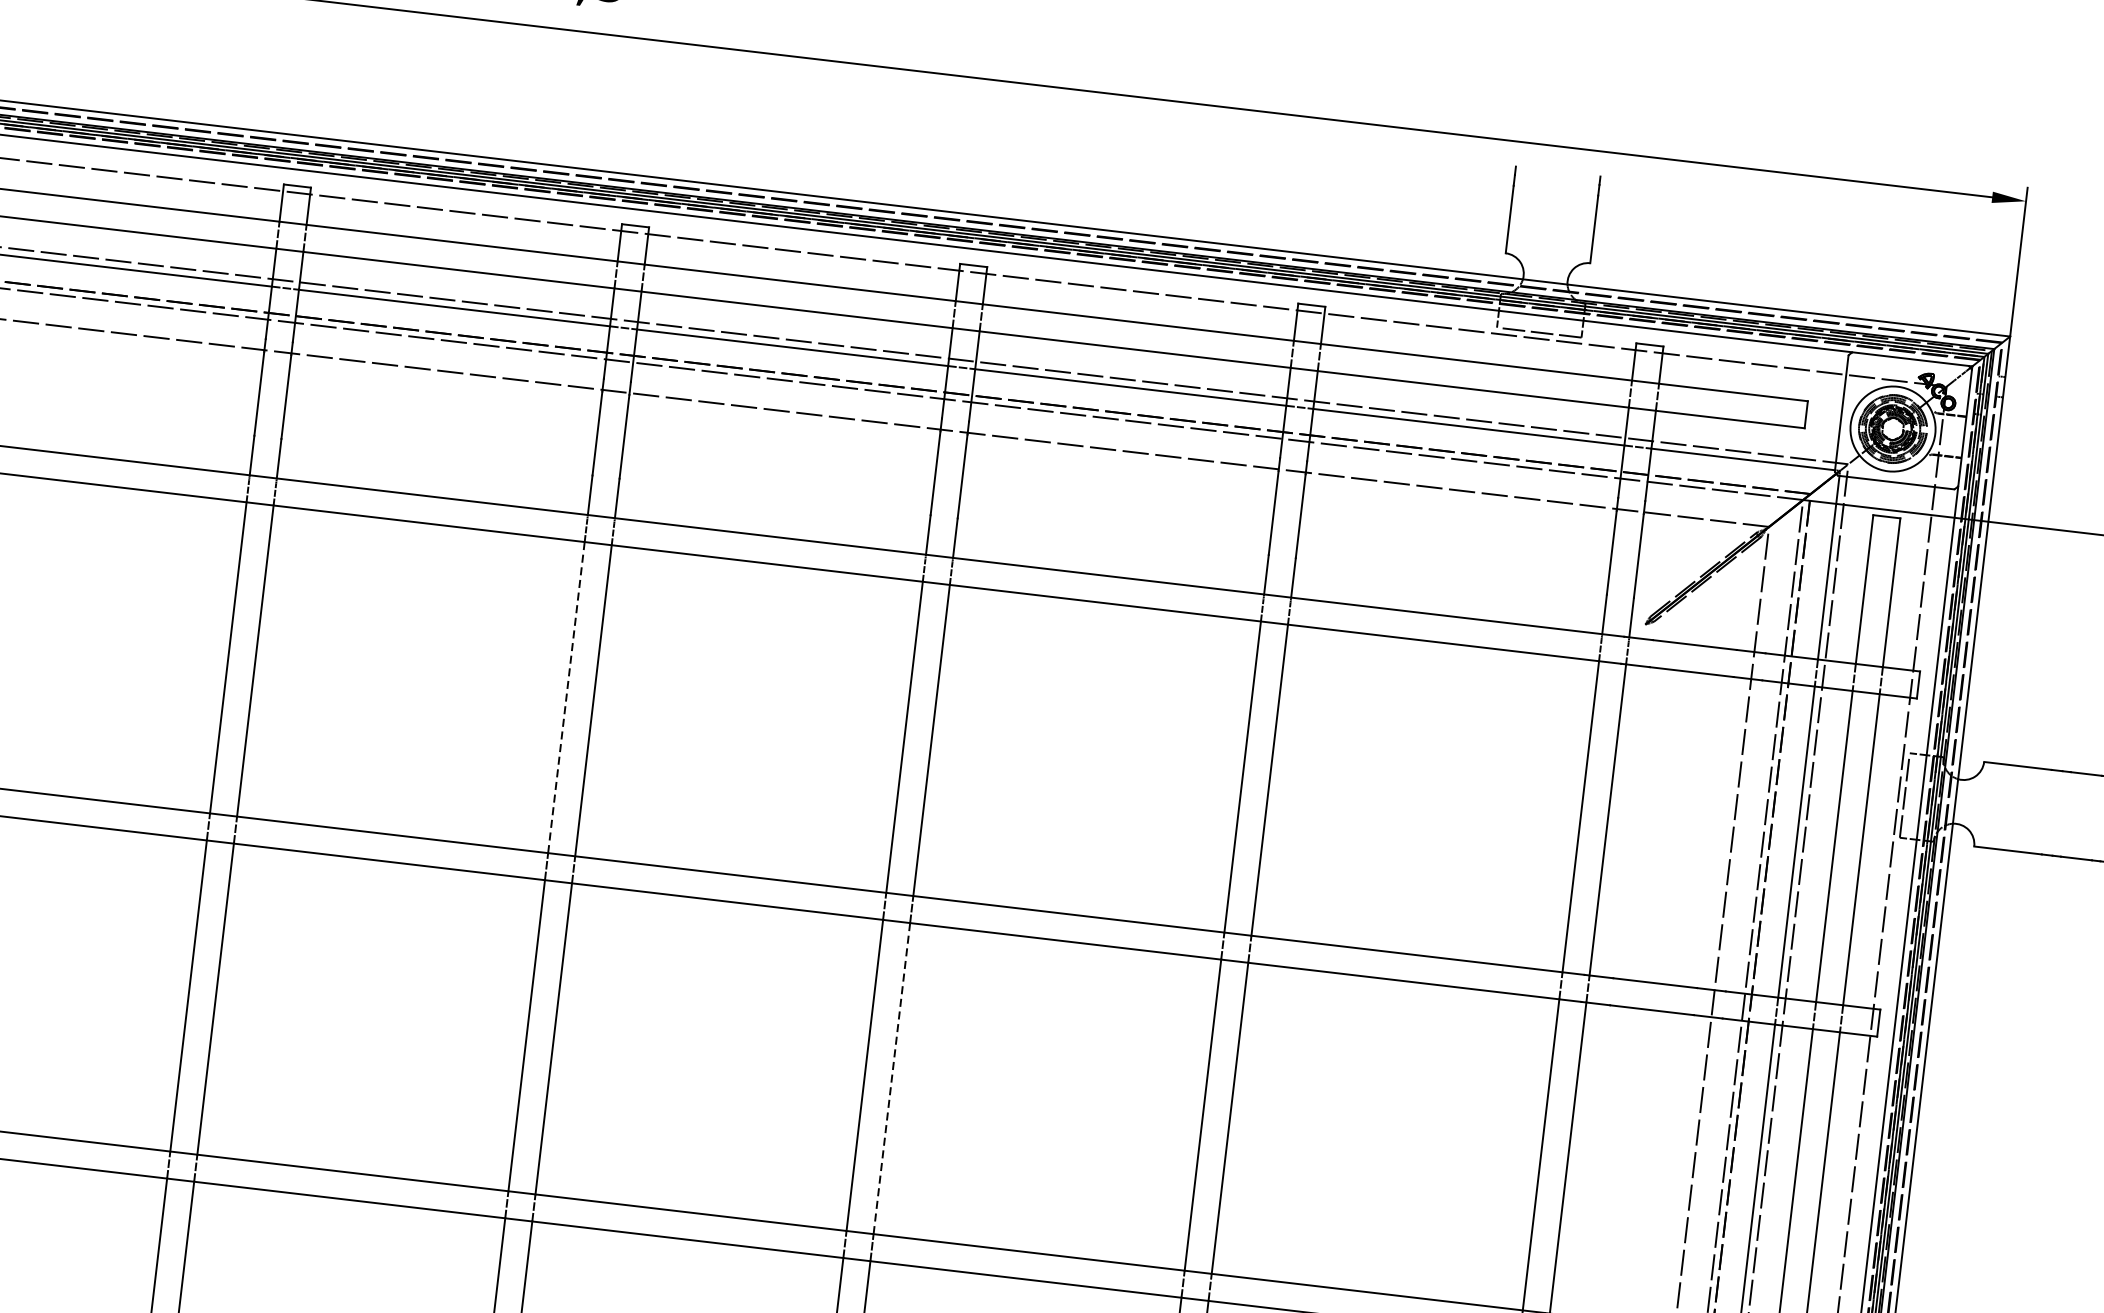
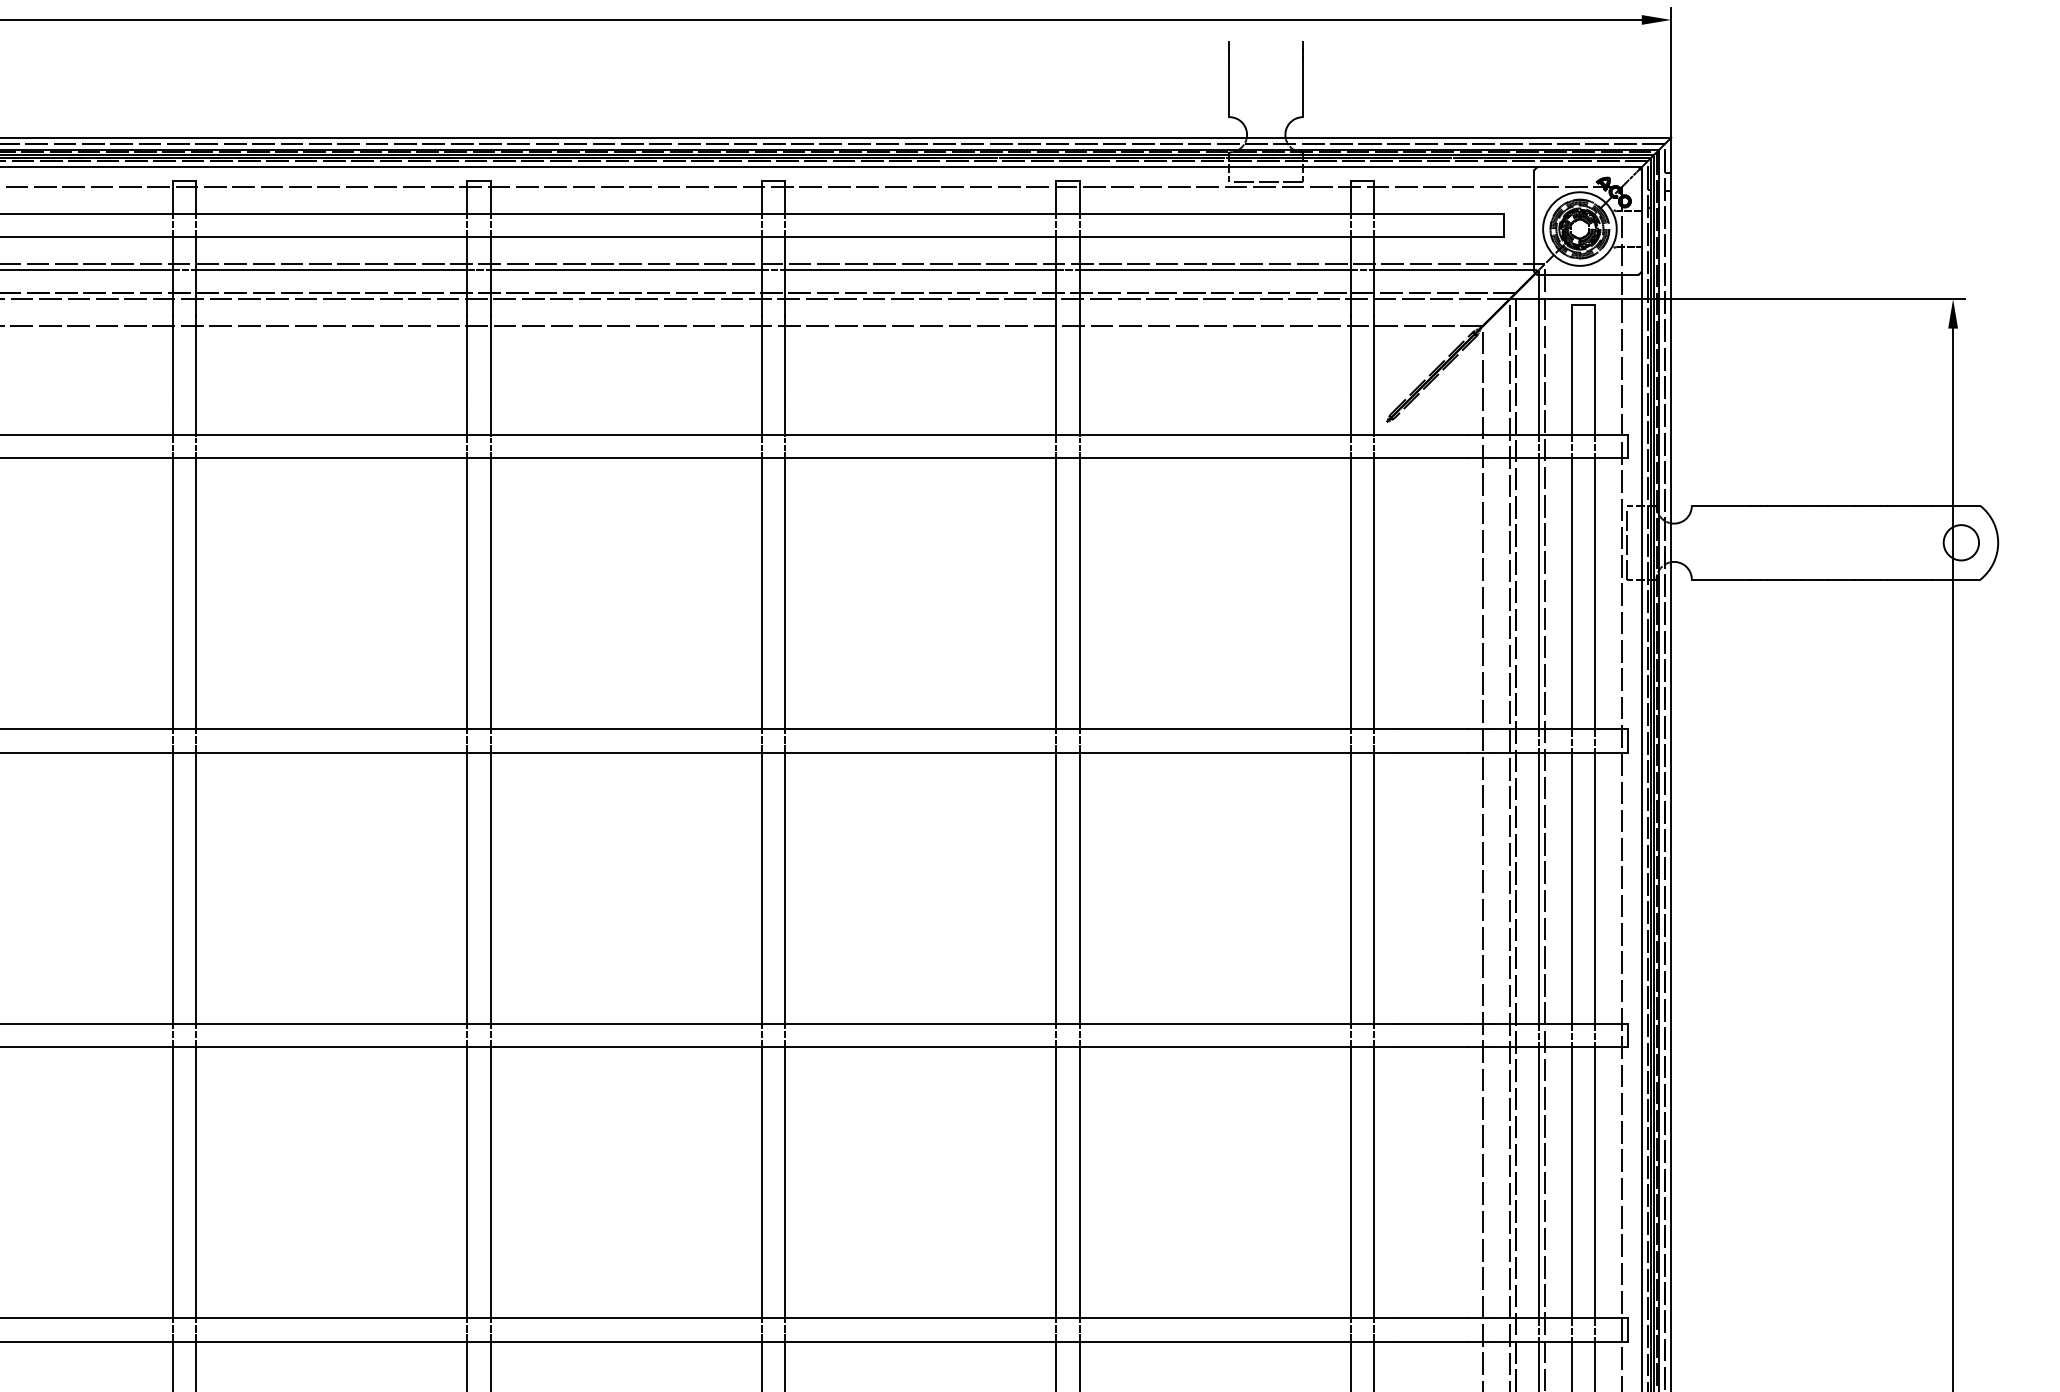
line: (566, 697) -> (467, 593), dashed -> solid
line: (892, 1077) -> (785, 887), dashed -> solid

